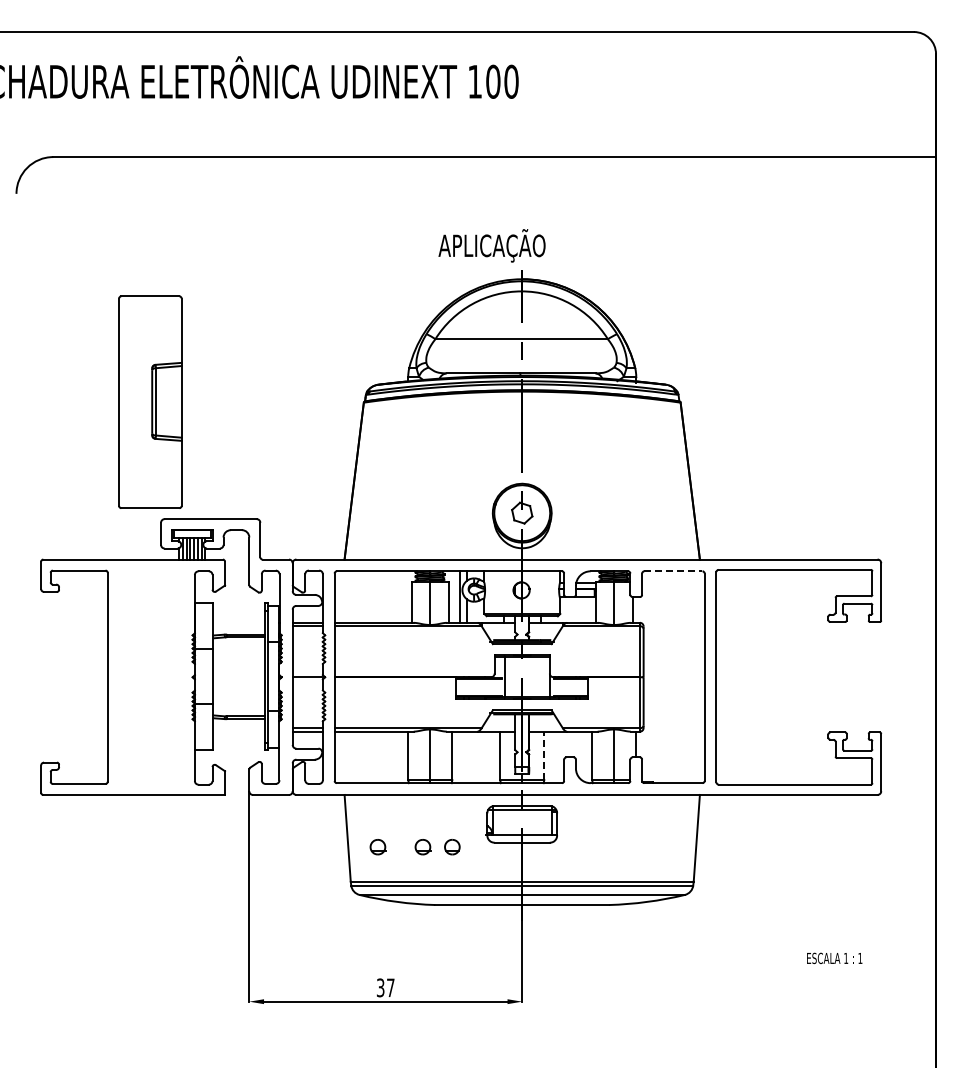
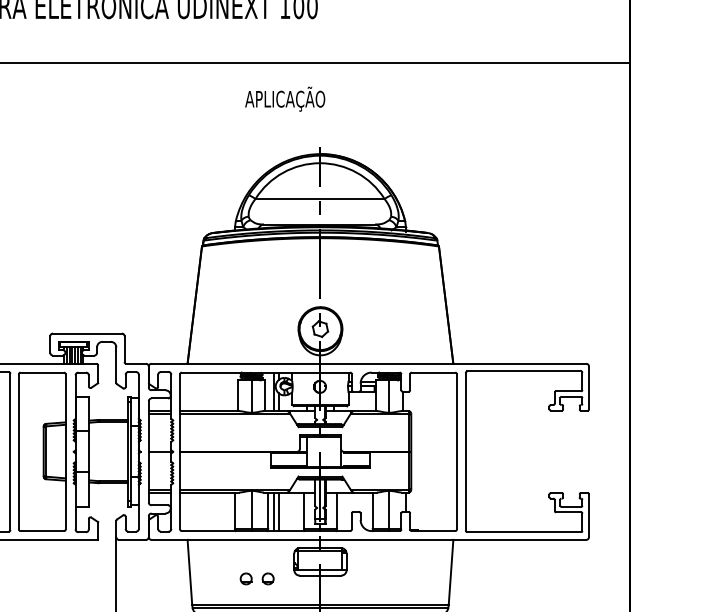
text: (491, 245) -> (284, 98), moved
part: (150, 401) -> (42, 451), moved
line: (673, 571) -> (433, 372), dashed -> solid
line: (544, 755) -> (337, 510), dashed -> solid
line: (460, 757) -> (274, 511), added
line: (466, 757) -> (278, 511), added
part: (377, 847) -> (212, 579), removed

